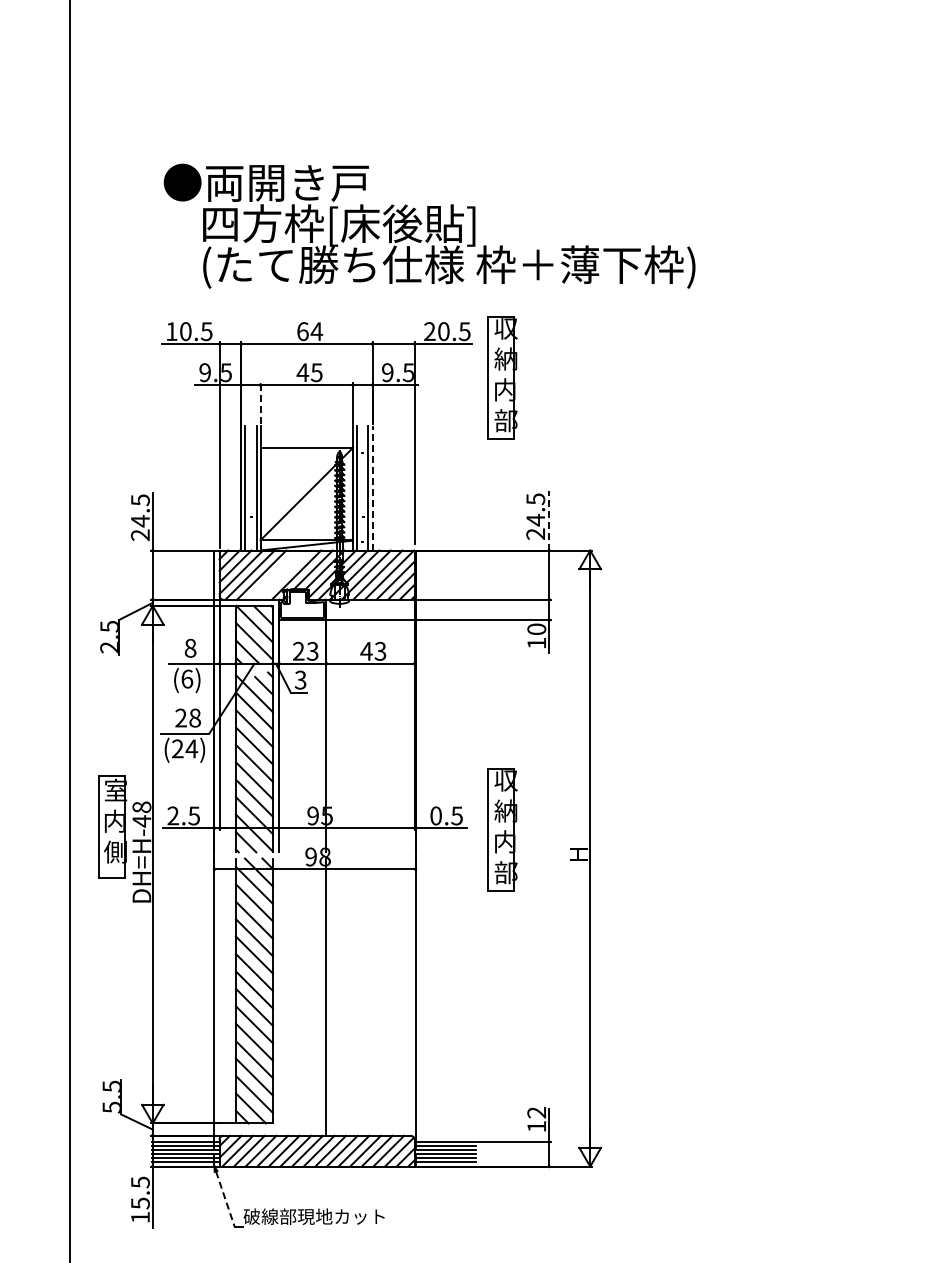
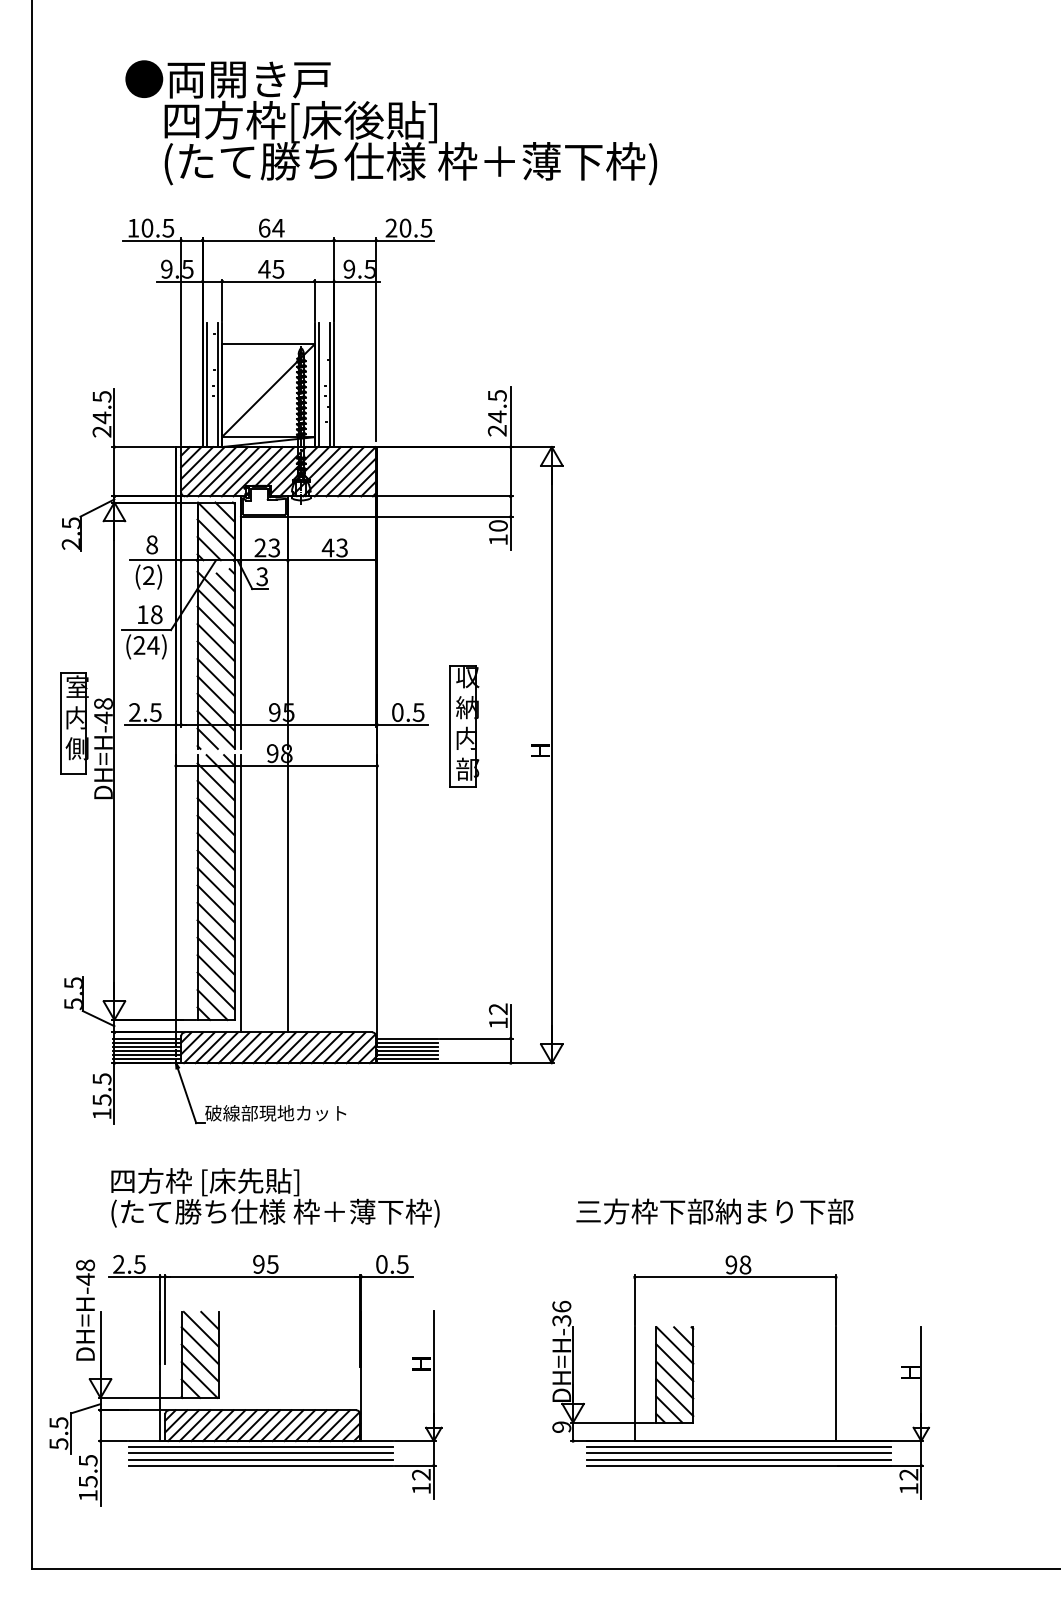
part: (502, 377) -> (464, 274), removed
line: (260, 403) -> (222, 300), dashed -> solid
line: (372, 487) -> (334, 384), dashed -> solid
line: (548, 520) -> (510, 417), dashed -> solid
line: (272, 574) -> (234, 471), added
line: (284, 574) -> (246, 471), added
text: (186, 678) -> (148, 575), (6) -> (2)
text: (180, 717) -> (142, 614), 28 -> 18
line: (278, 996) -> (240, 893), added
line: (225, 1199) -> (187, 1096), dashed -> solid

